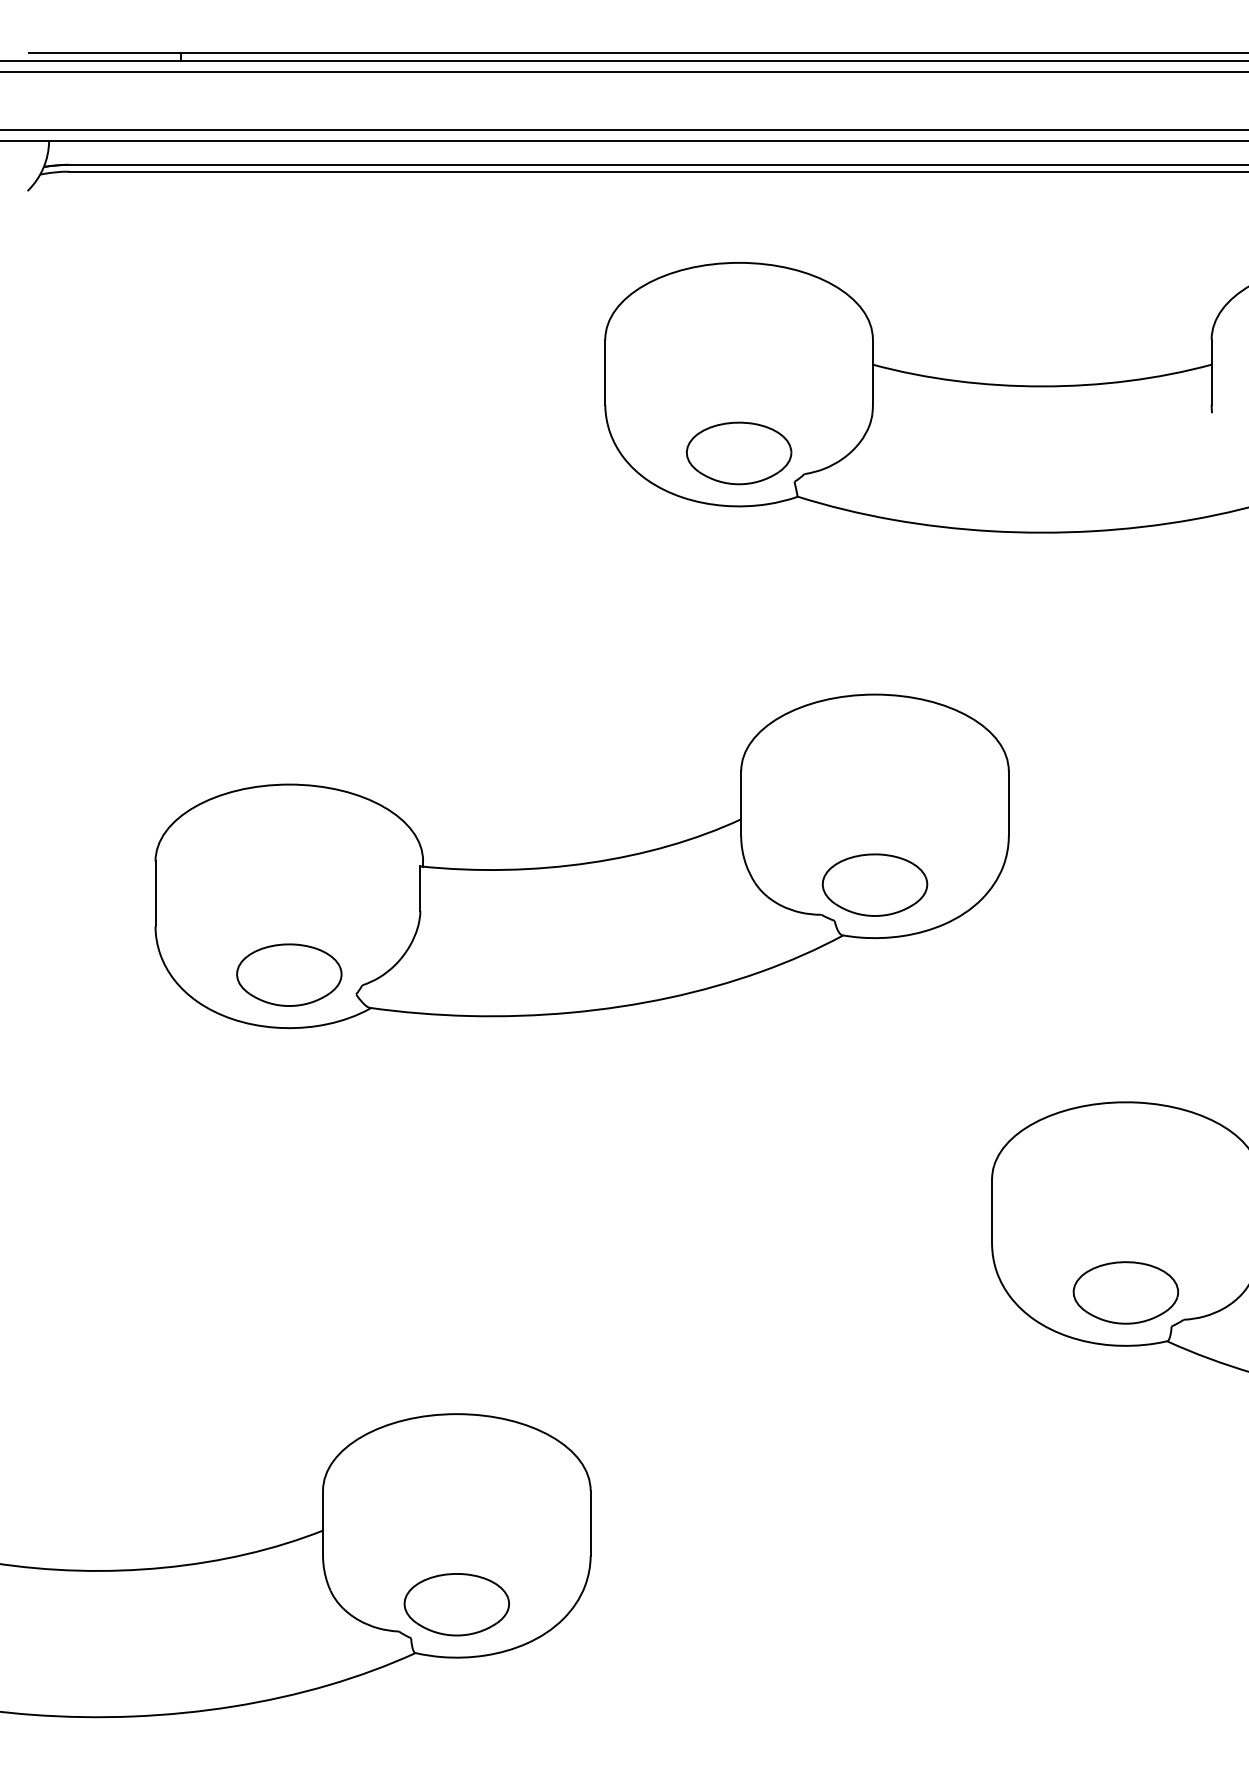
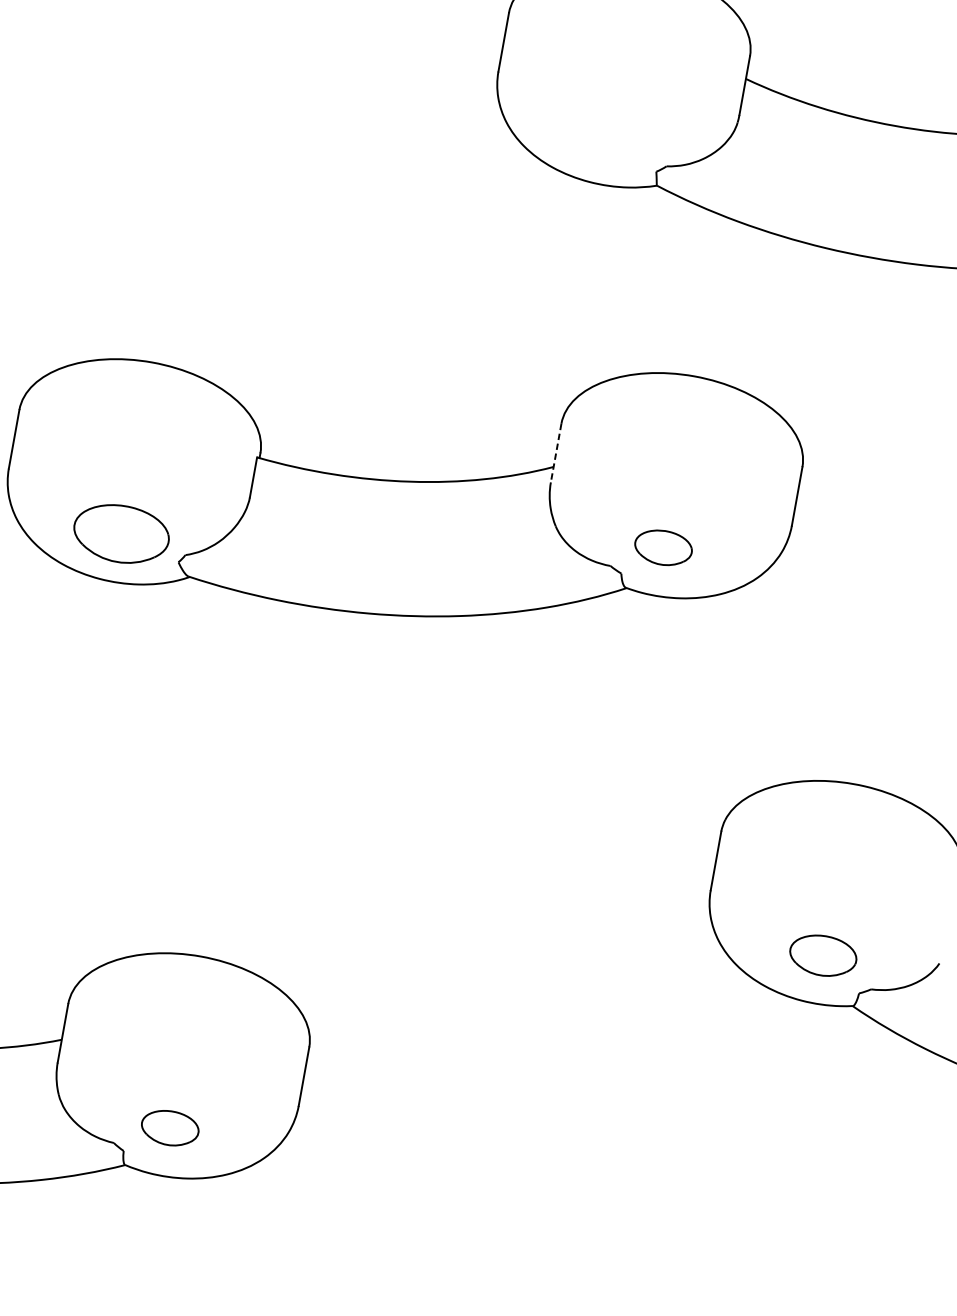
part: (739, 453) -> (611, 137), removed
line: (741, 803) -> (556, 452), solid -> dashed
part: (874, 884) -> (663, 547), size x0.6
part: (1125, 1292) -> (823, 955), size x0.7
part: (456, 1604) -> (170, 1127), size x0.6

